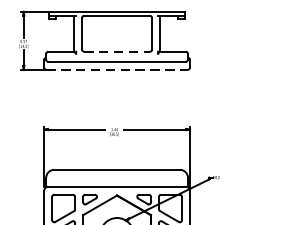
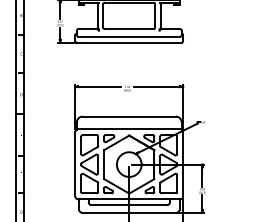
line: (117, 52) -> (129, 29), dashed -> solid
line: (117, 69) -> (129, 42), dashed -> solid

